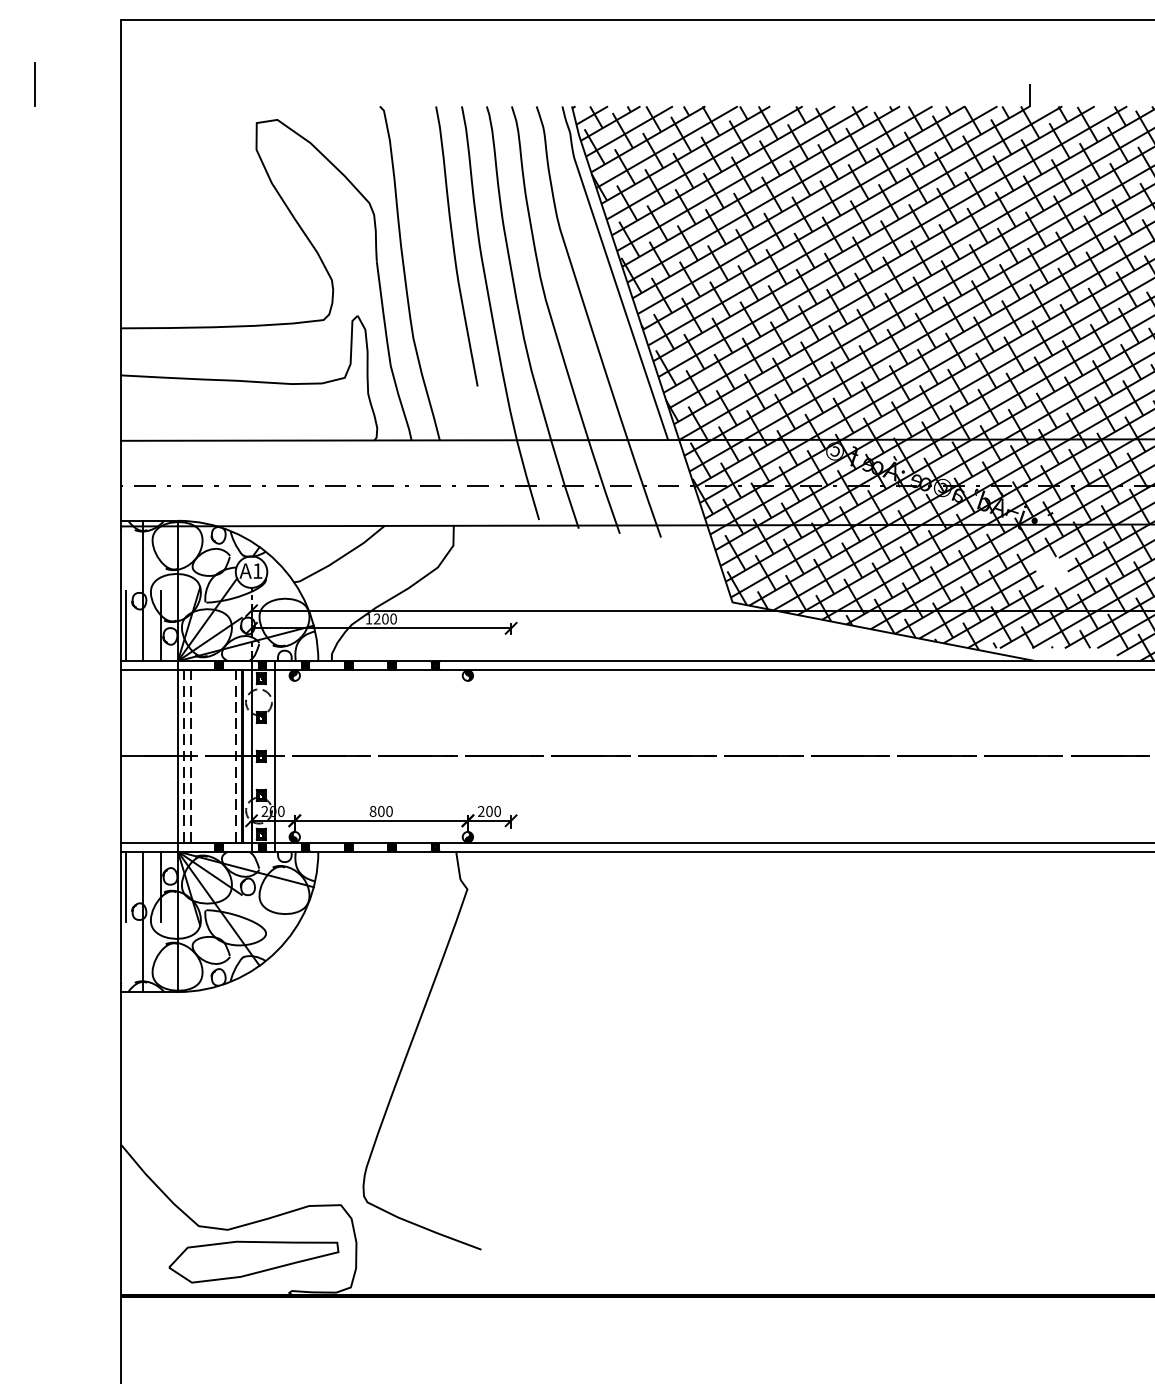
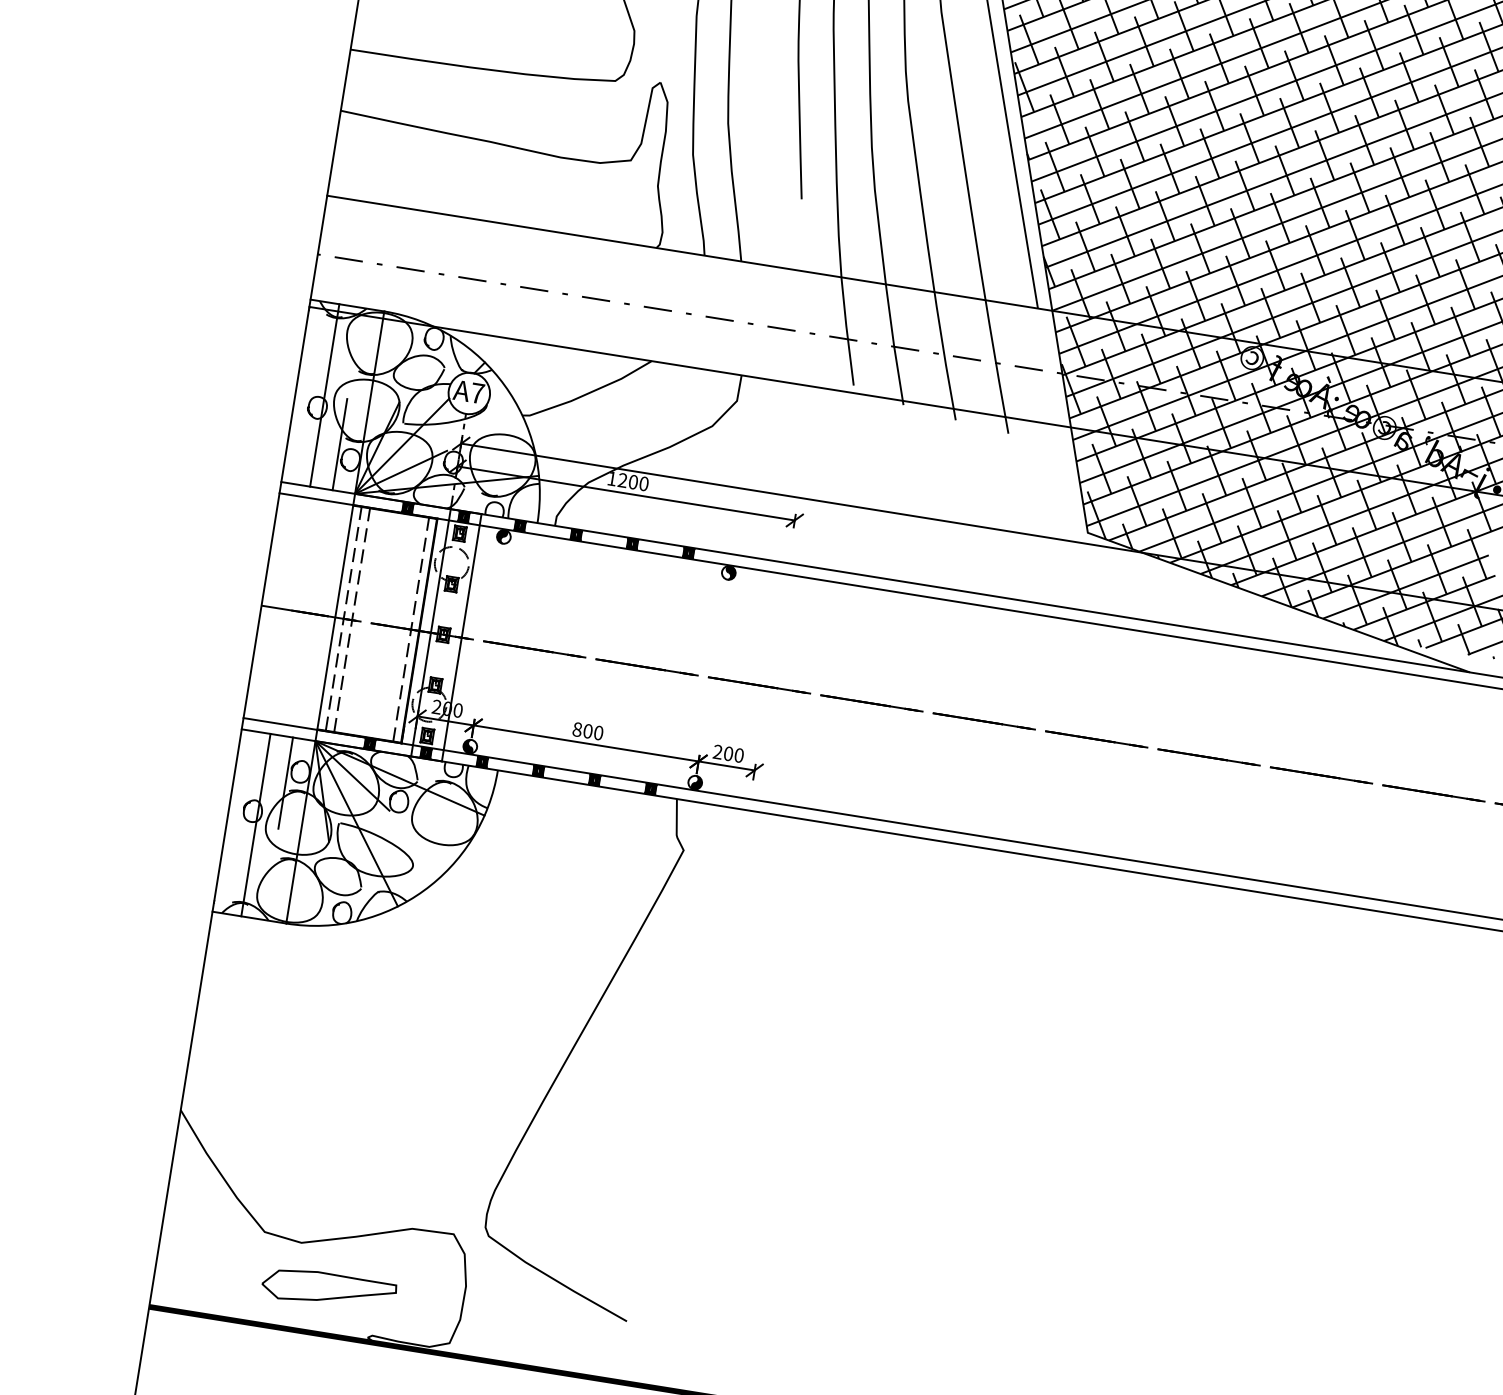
text: (257, 570) -> (477, 392), A1 -> A7
line: (125, 626) -> (294, 437), removed
line: (125, 886) -> (240, 775), removed
part: (253, 1261) -> (328, 1289), size x0.6

